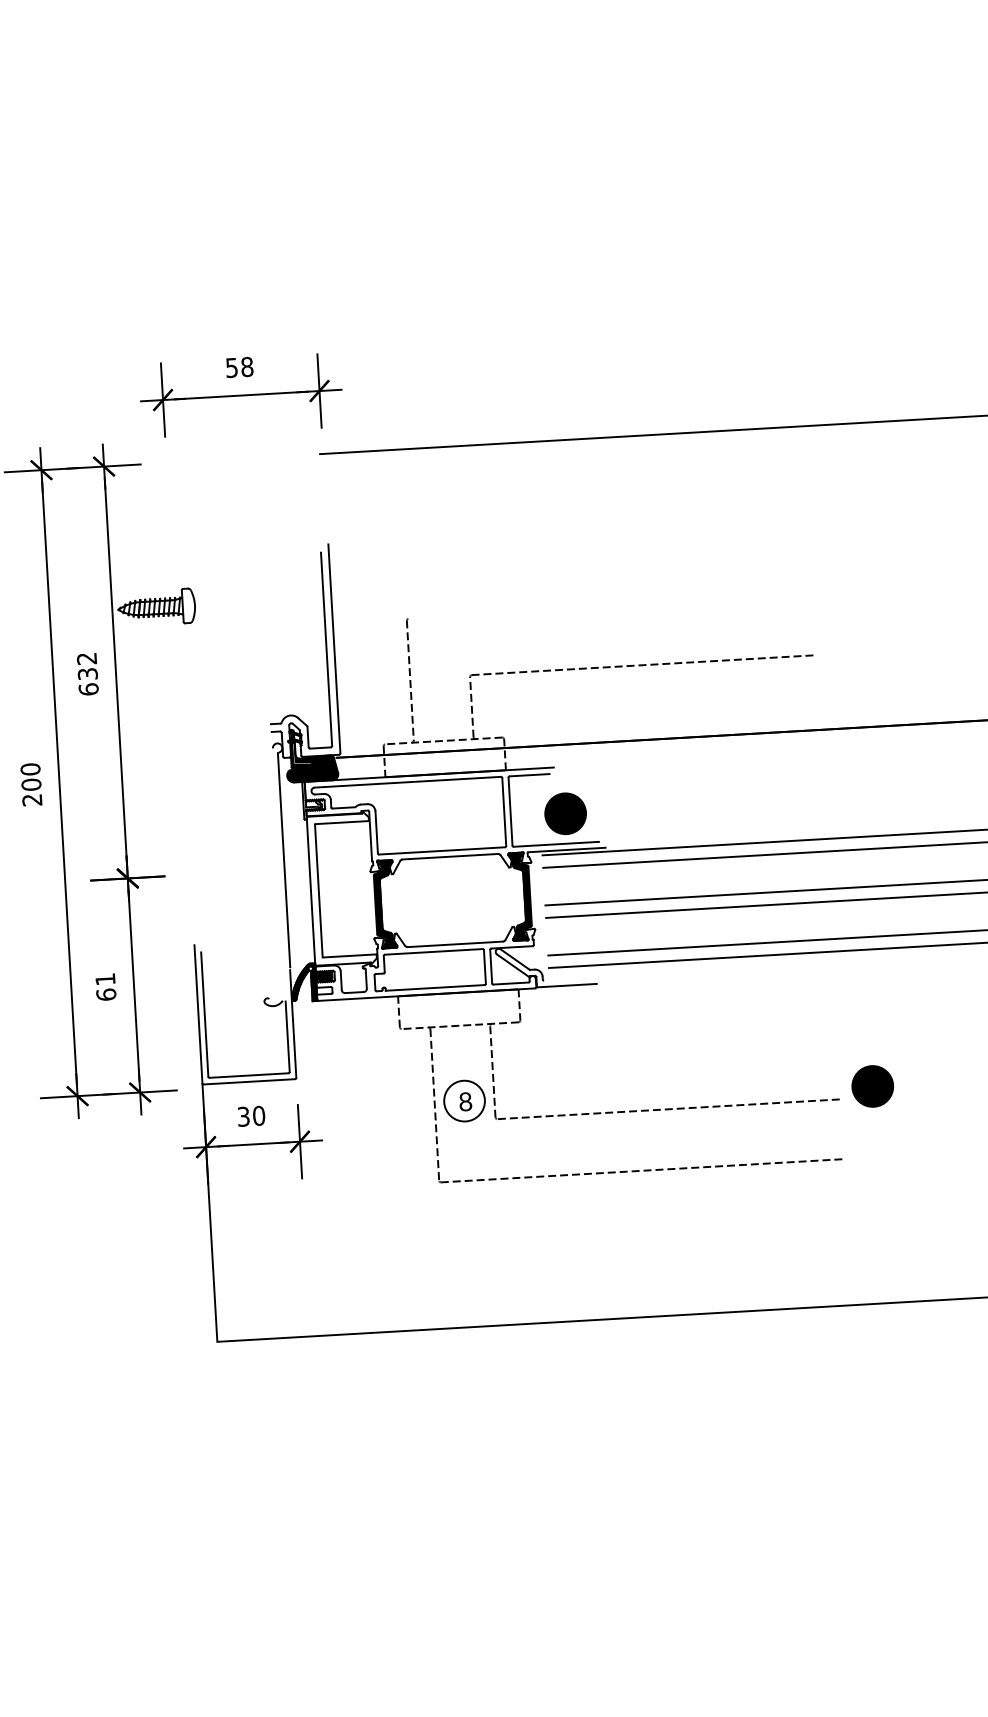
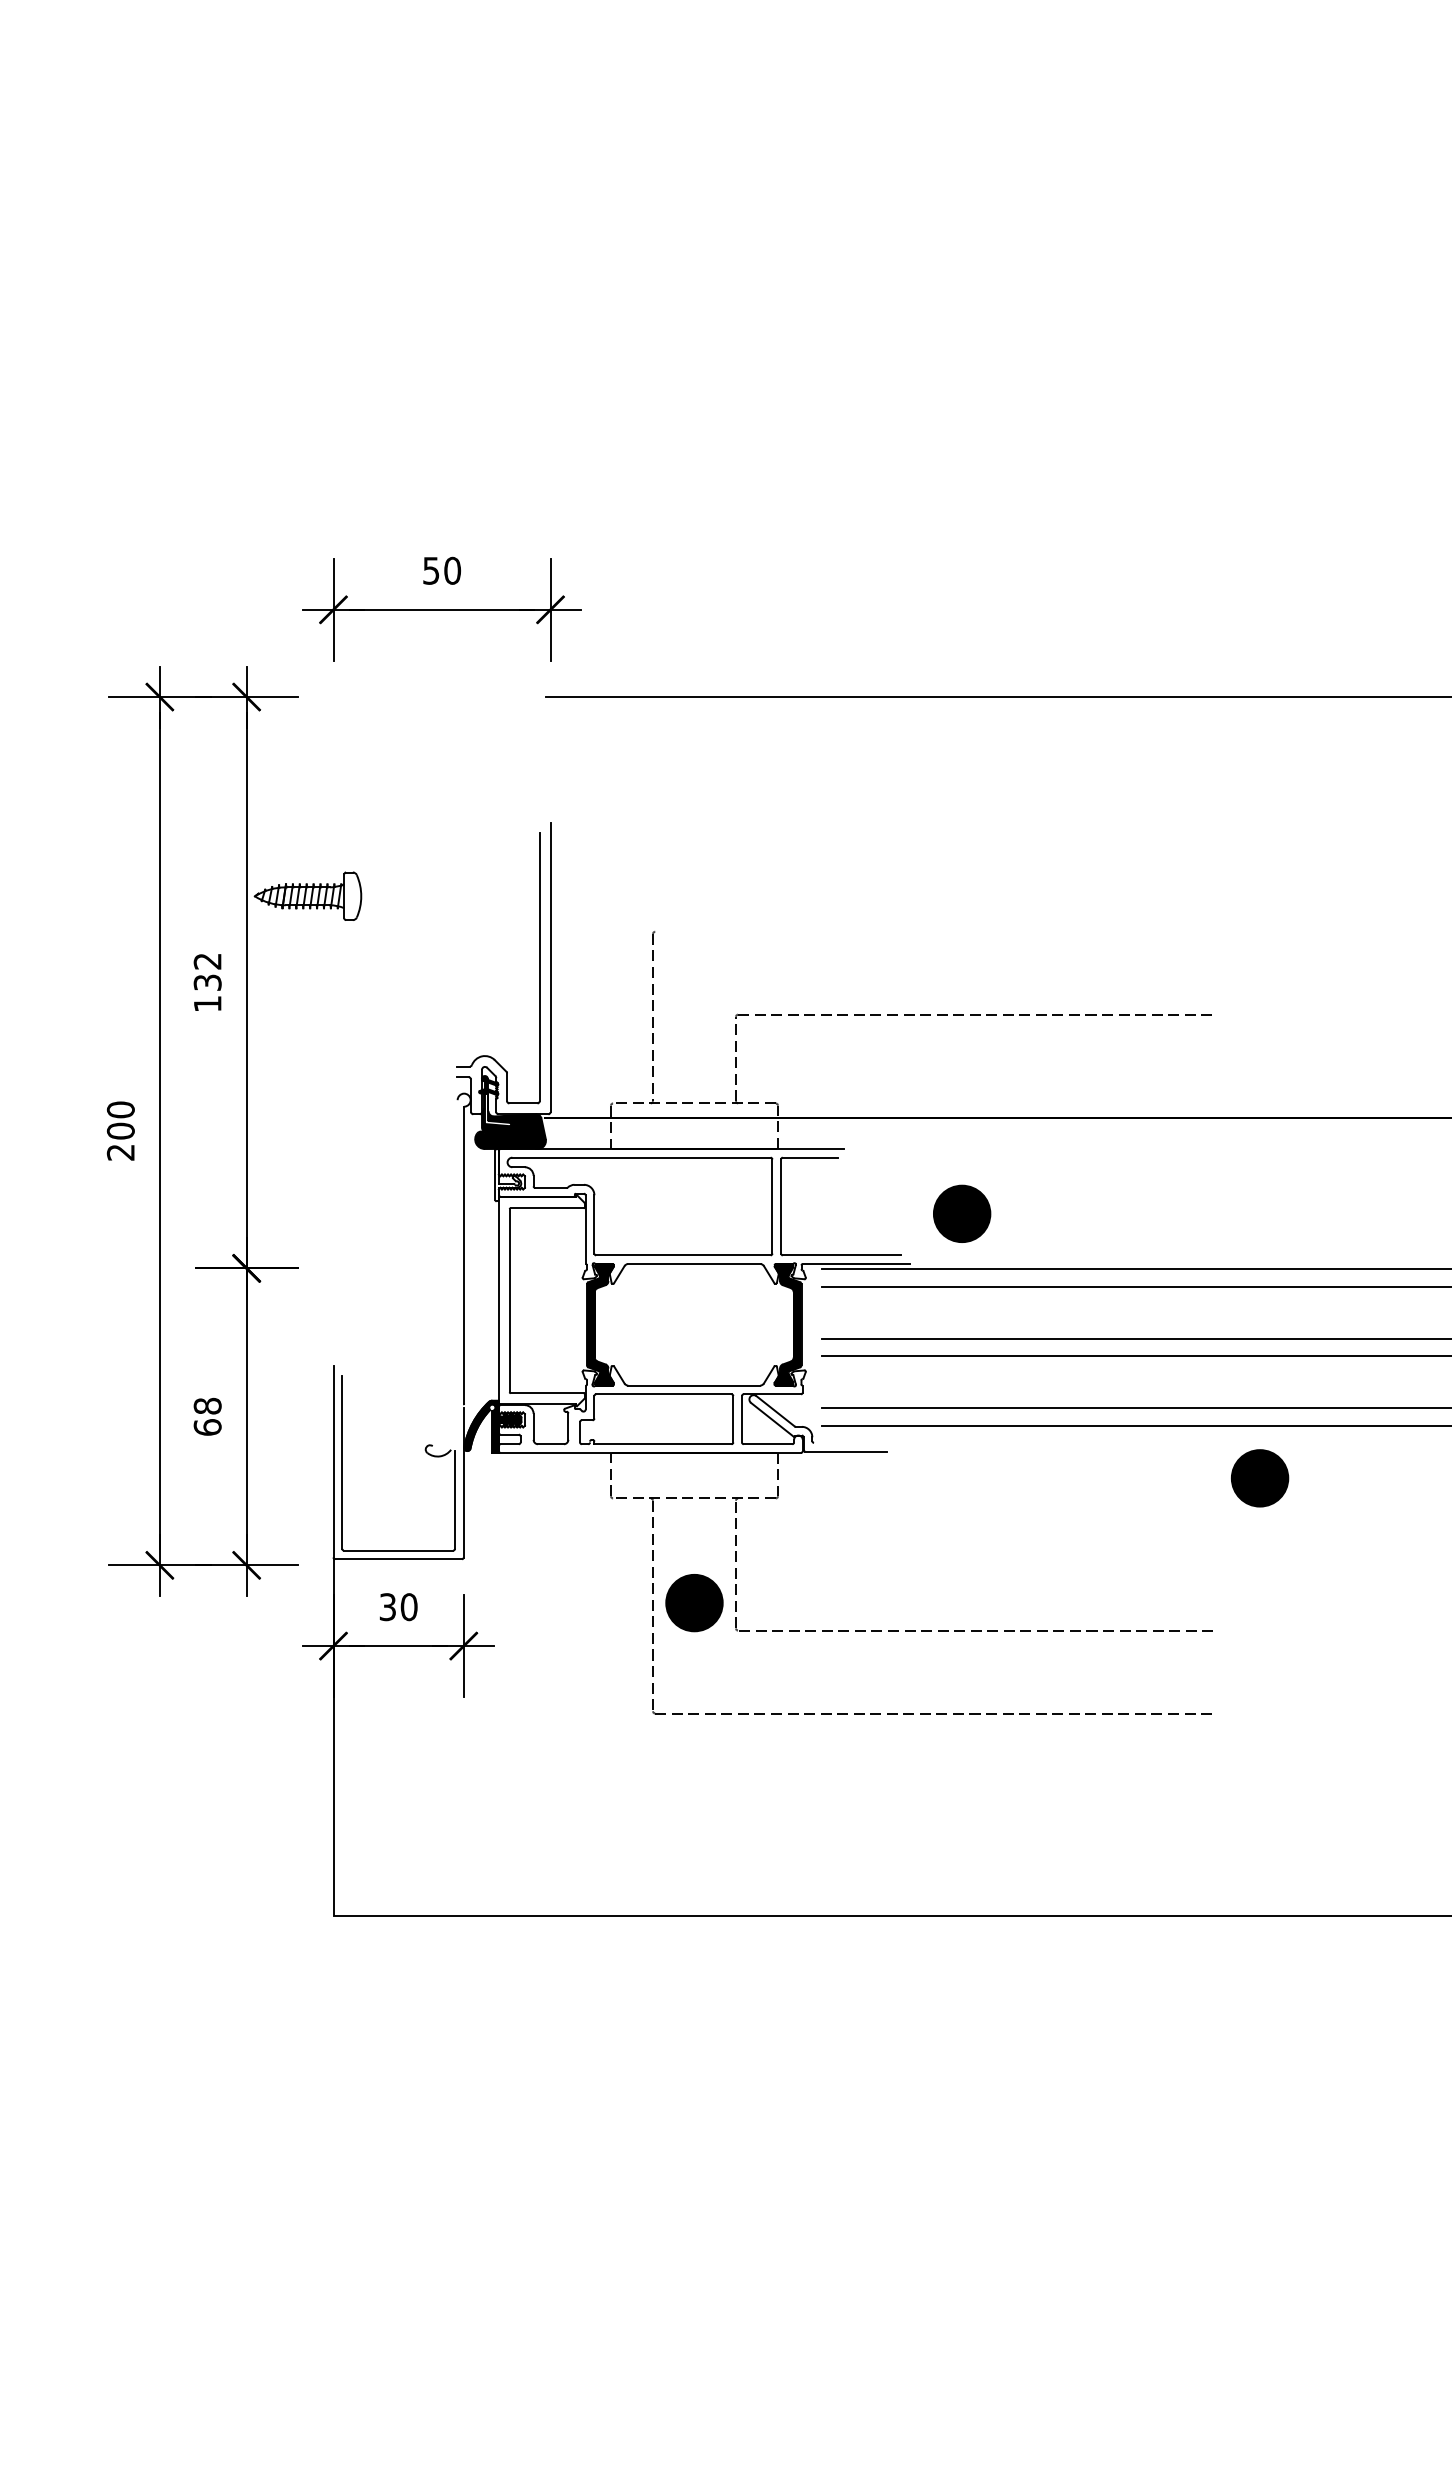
text: (247, 366) -> (452, 570), 58 -> 50
text: (88, 689) -> (207, 1003), 632 -> 132
part: (565, 813) -> (962, 1213), moved
text: (105, 978) -> (207, 1405), 61 -> 68
part: (873, 1086) -> (1260, 1478), moved
fill: (464, 1100) -> (694, 1602), added

